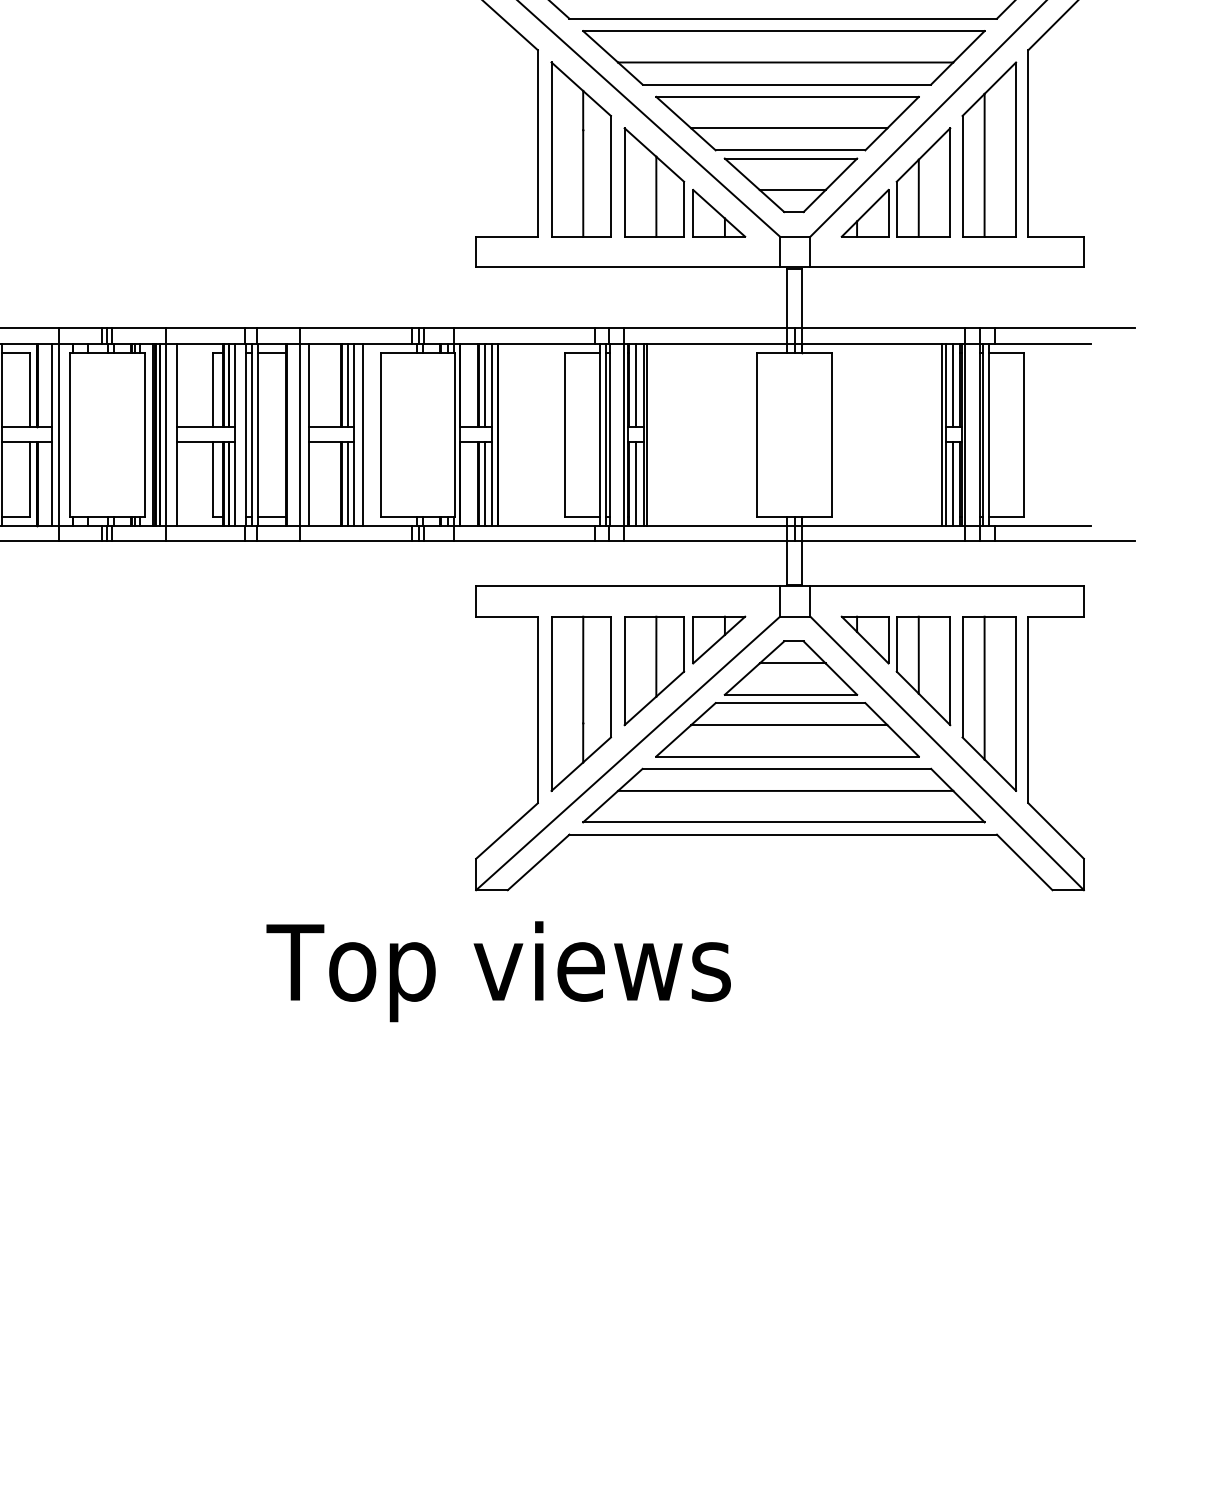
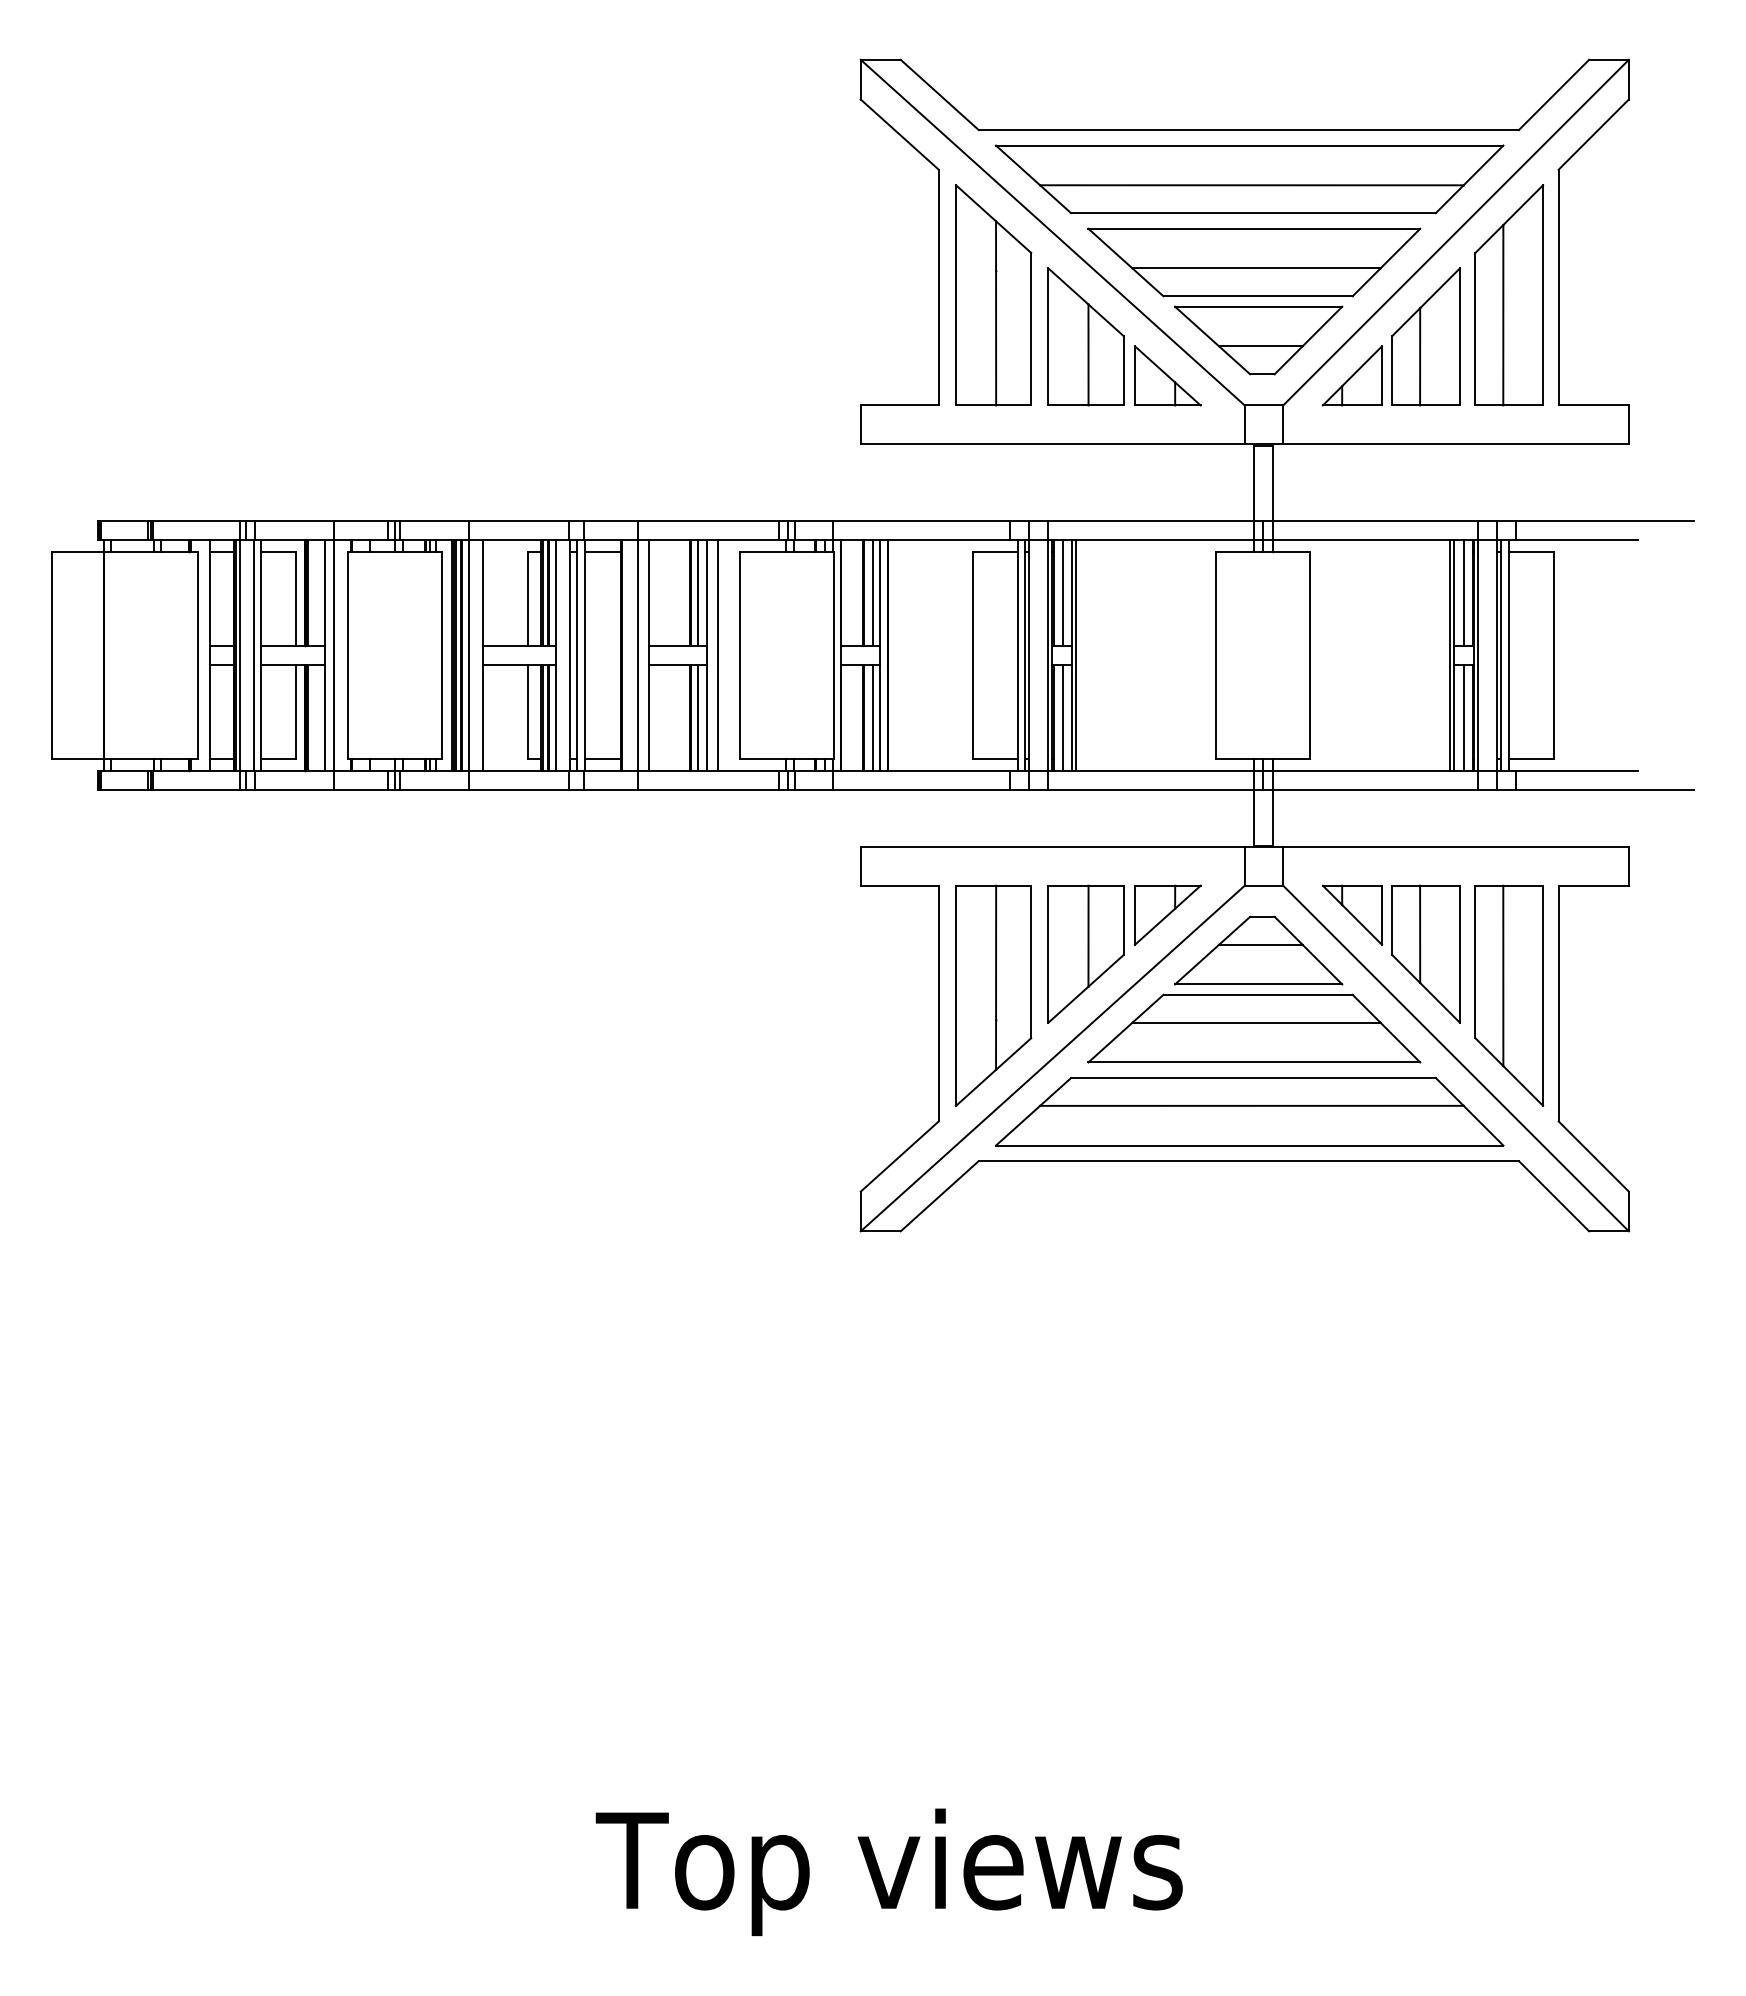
text: (498, 971) -> (888, 1872), moved

